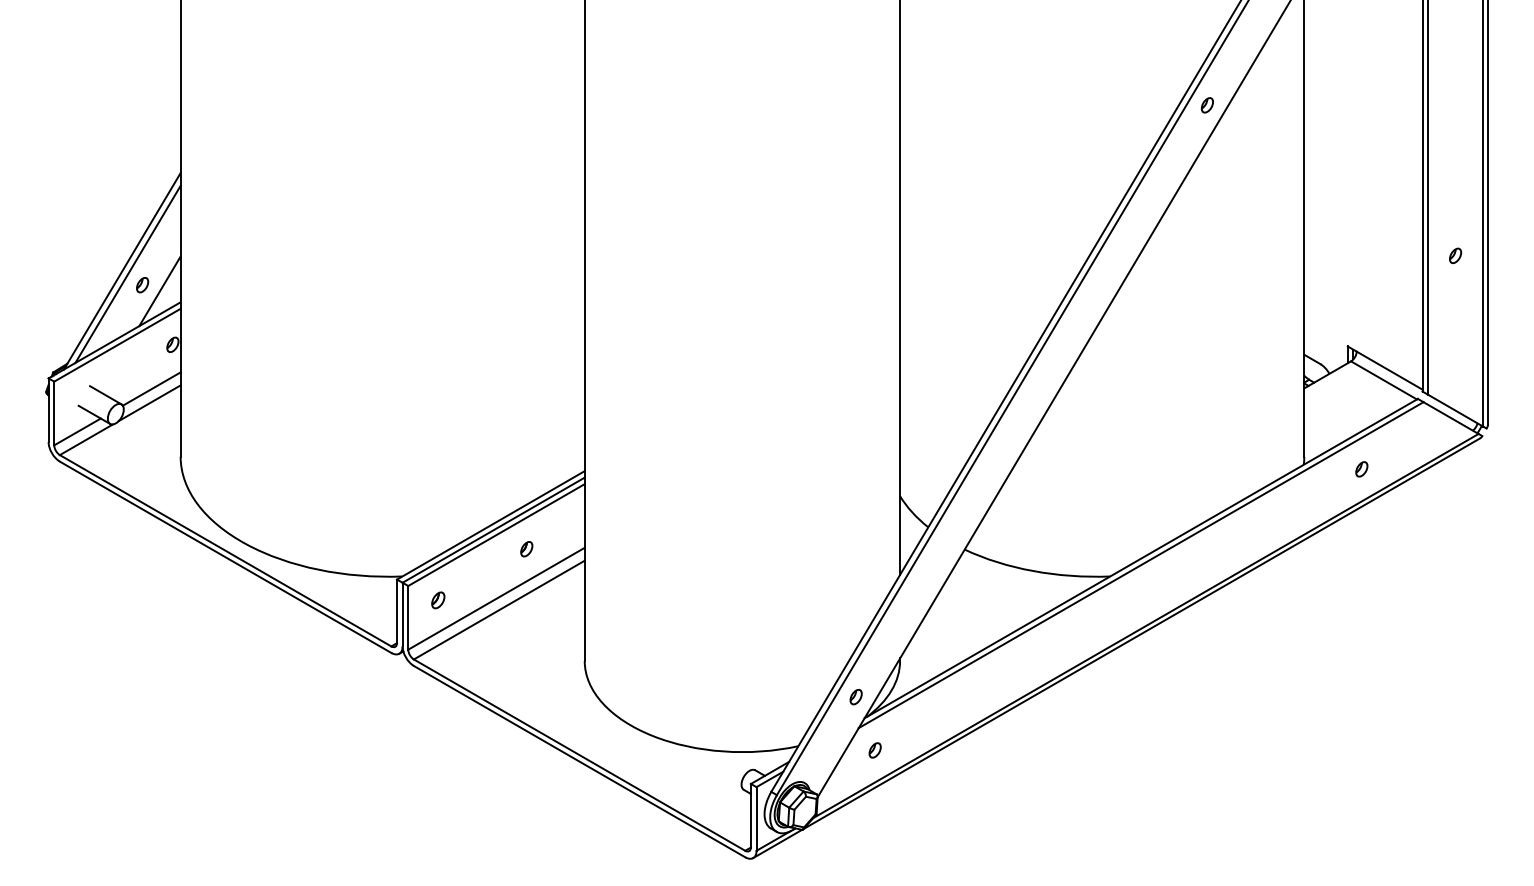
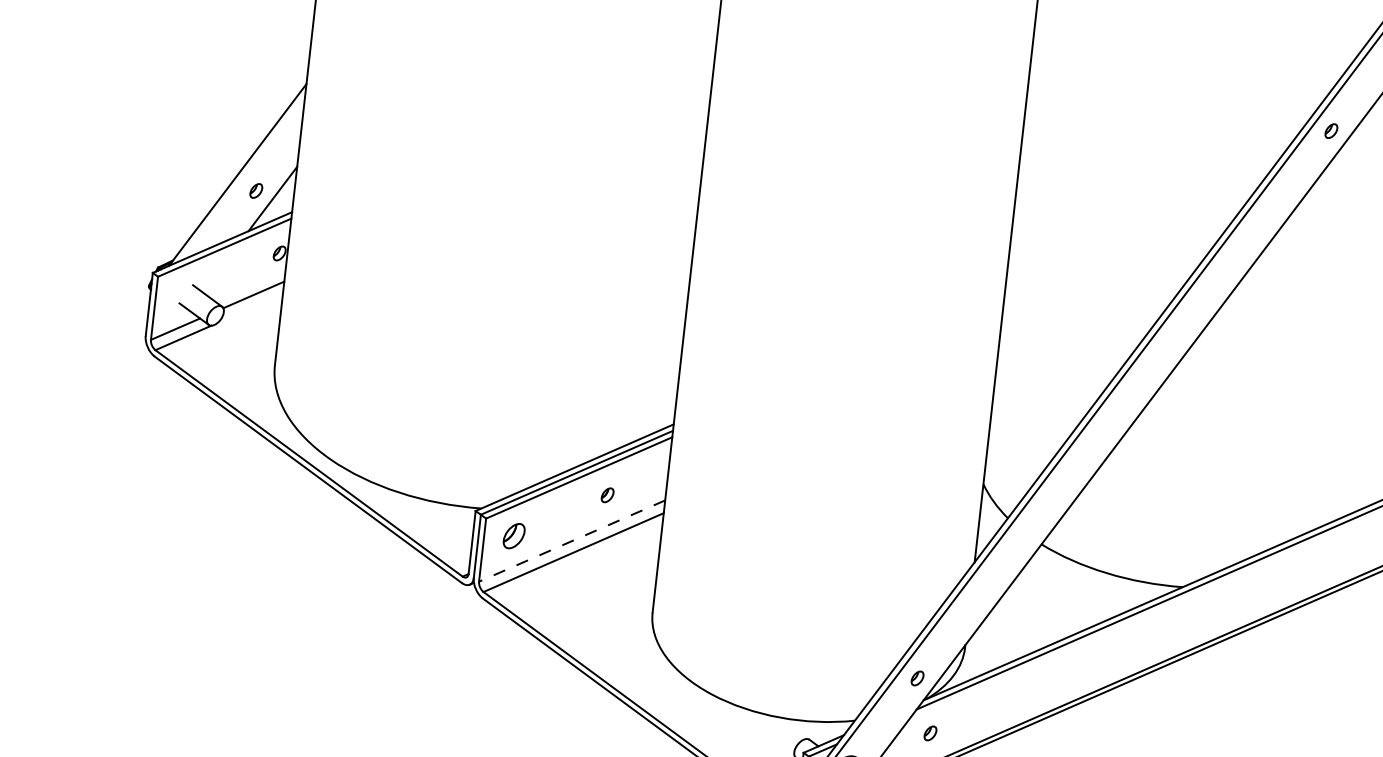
line: (127, 274) -> (242, 178), removed
line: (149, 403) -> (250, 309), removed
line: (496, 598) -> (572, 540), solid -> dashed
part: (438, 600) -> (514, 536), size x1.6

